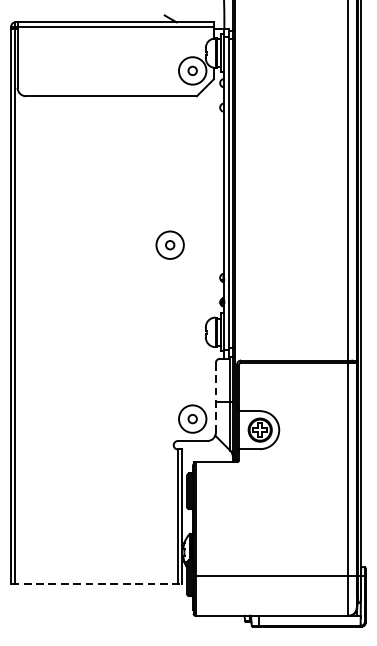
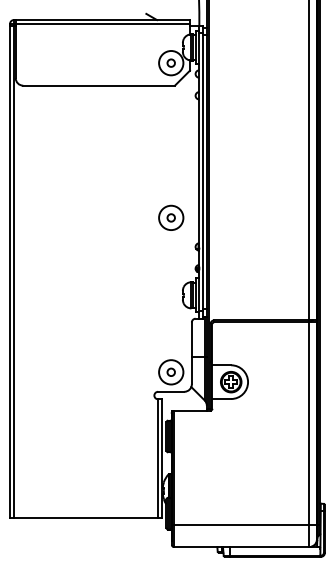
part: (170, 244) -> (171, 217), moved
line: (215, 397) -> (191, 353), dashed -> solid
line: (276, 575) -> (245, 524), moved
line: (96, 583) -> (85, 518), dashed -> solid

